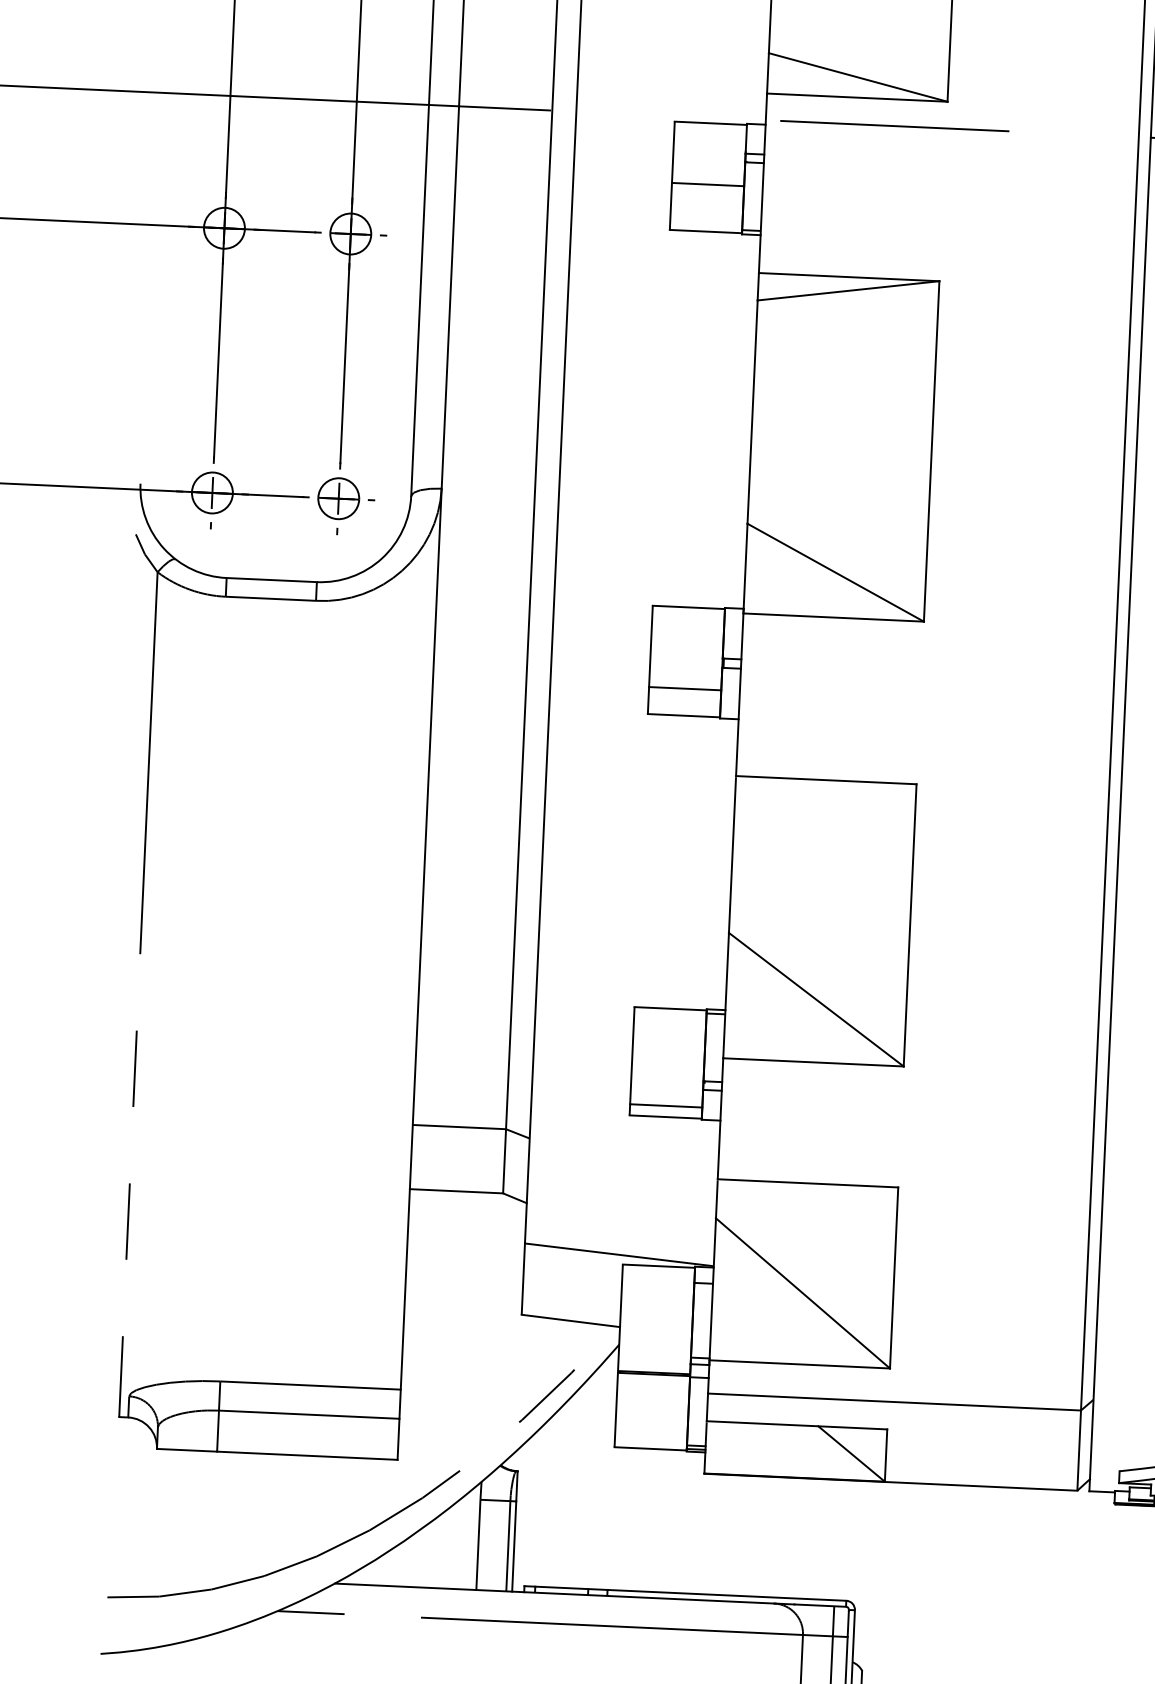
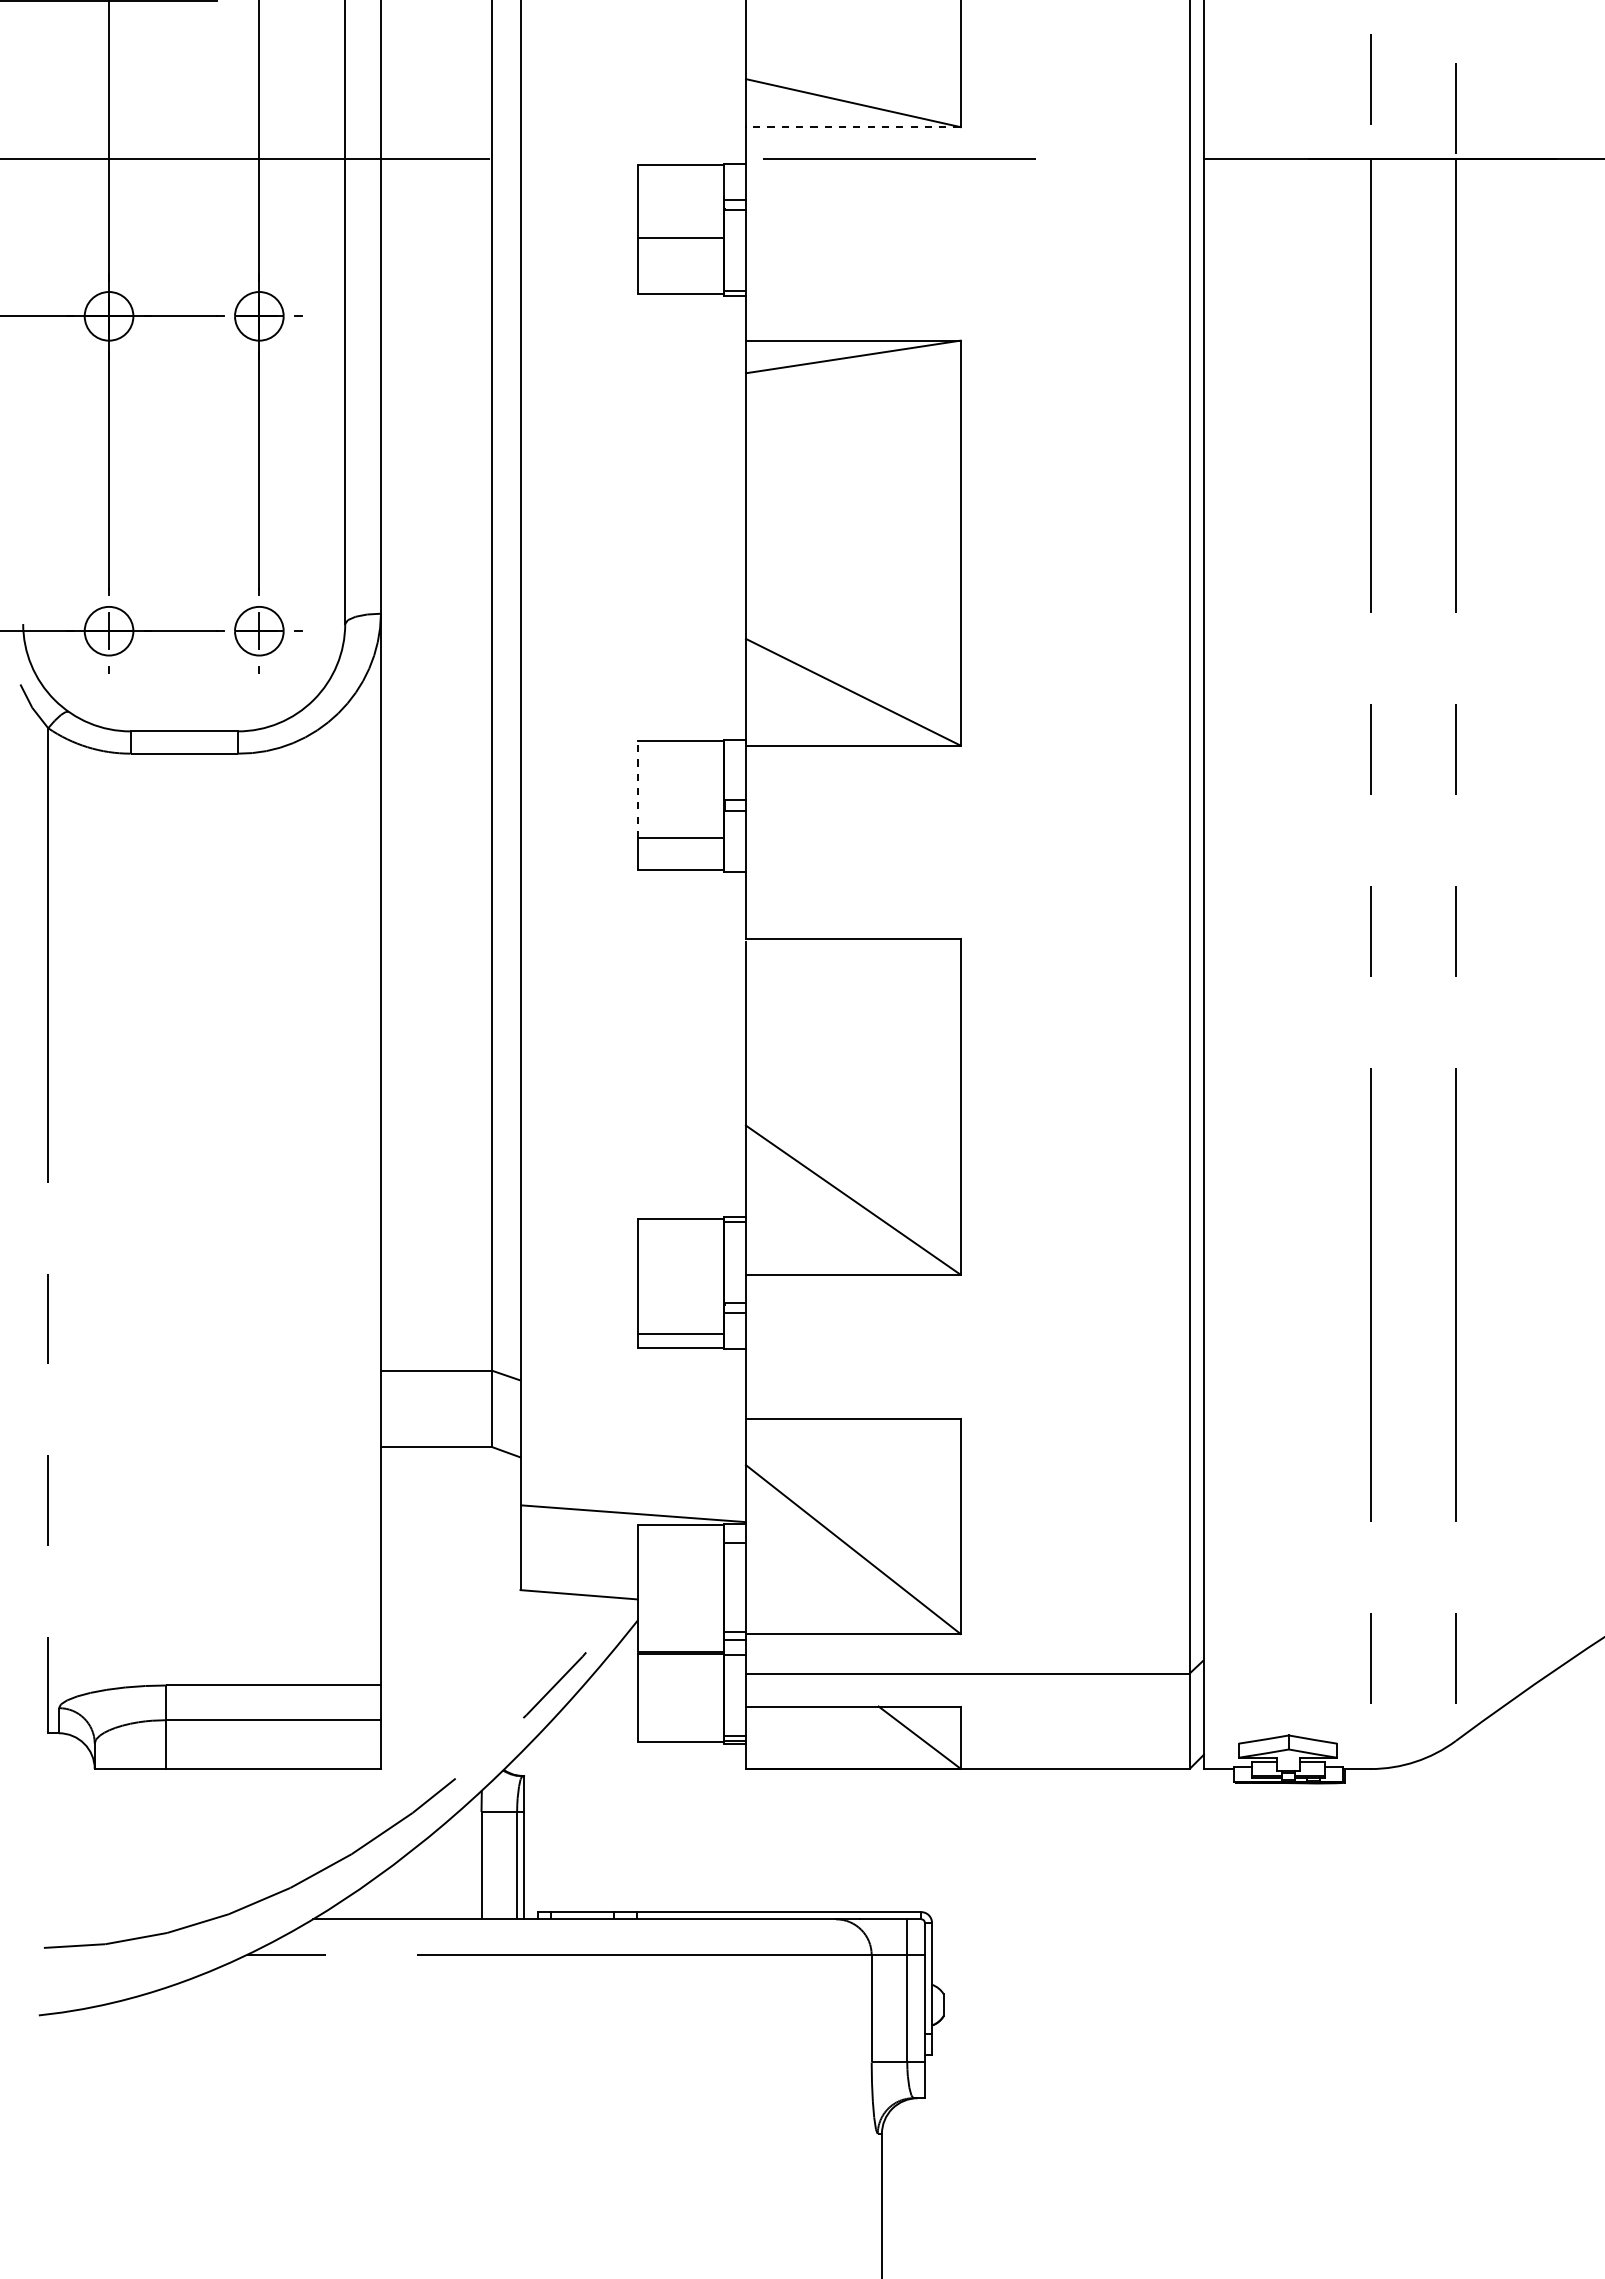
line: (856, 97) -> (852, 127), solid -> dashed
line: (650, 646) -> (637, 789), solid -> dashed

